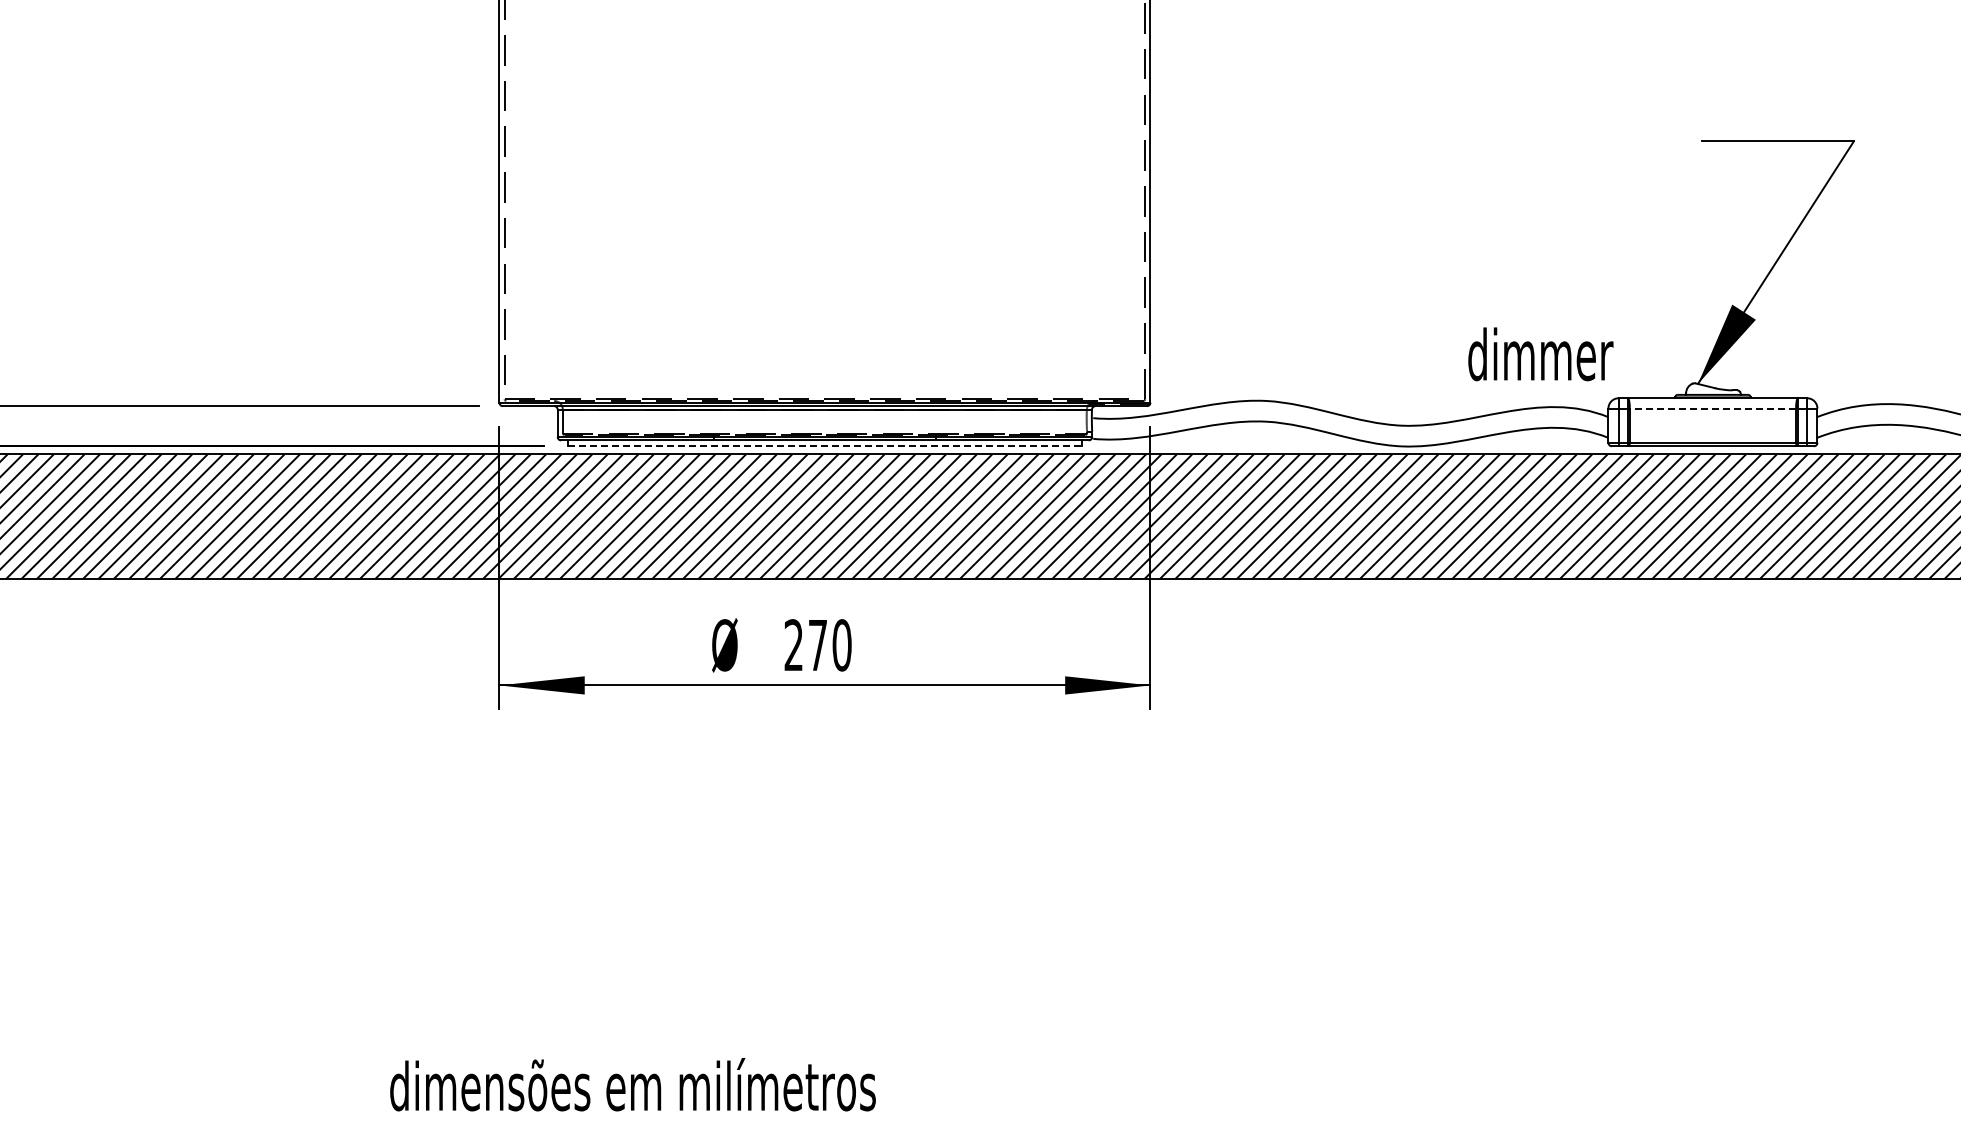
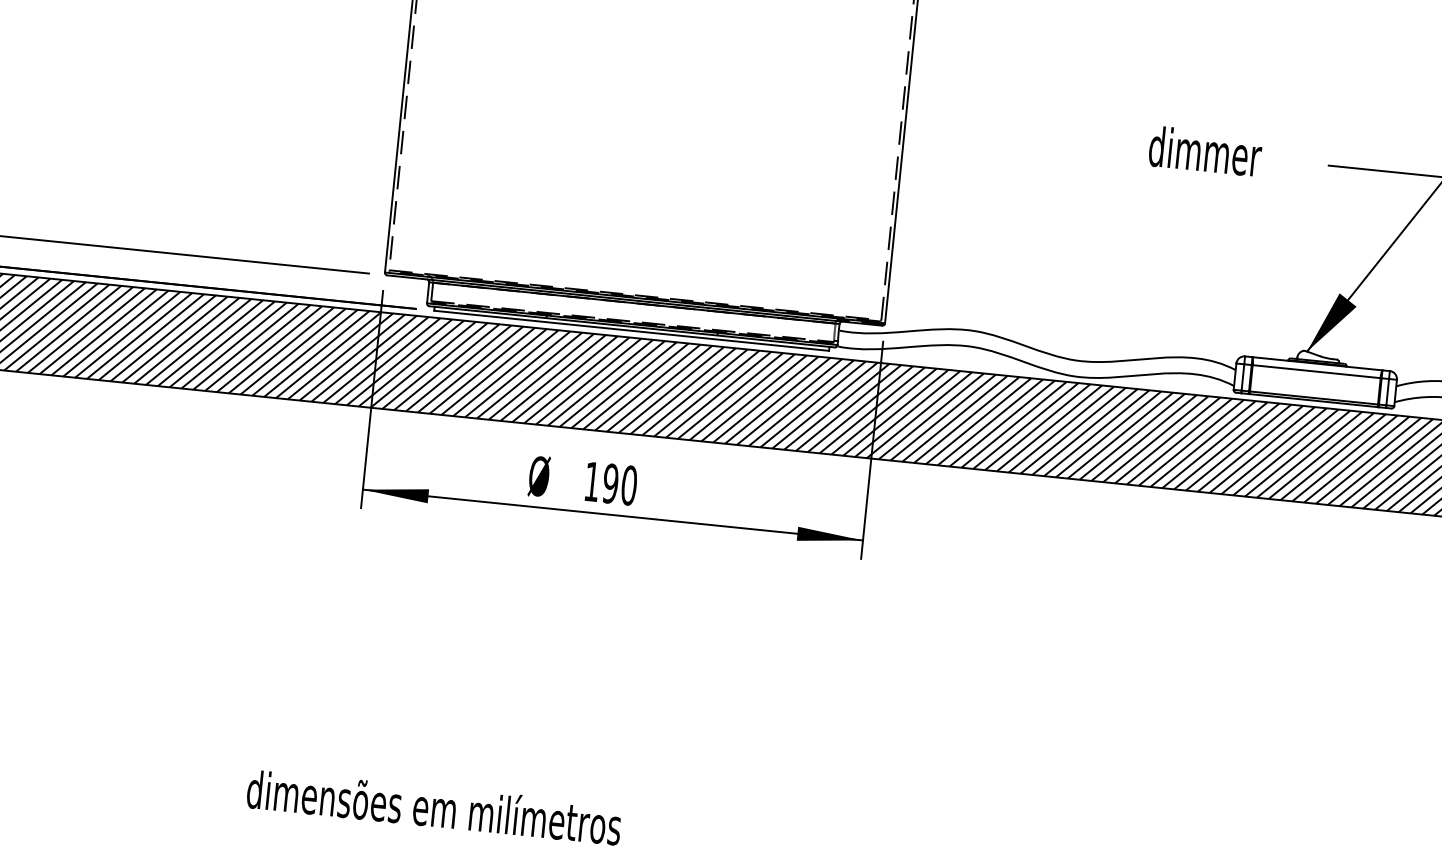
text: (1540, 354) -> (1205, 151), moved
line: (1712, 408) -> (1316, 371), dashed -> solid
line: (824, 445) -> (631, 330), dashed -> solid
text: (805, 645) -> (601, 482), 270 -> 190

